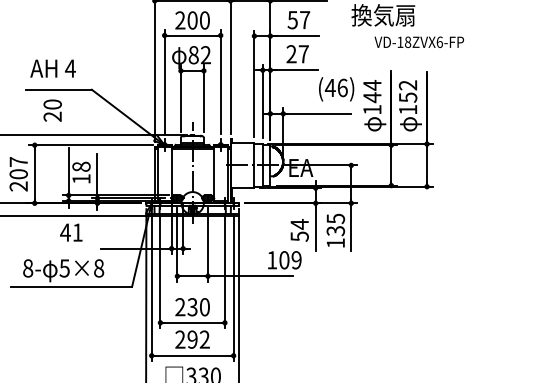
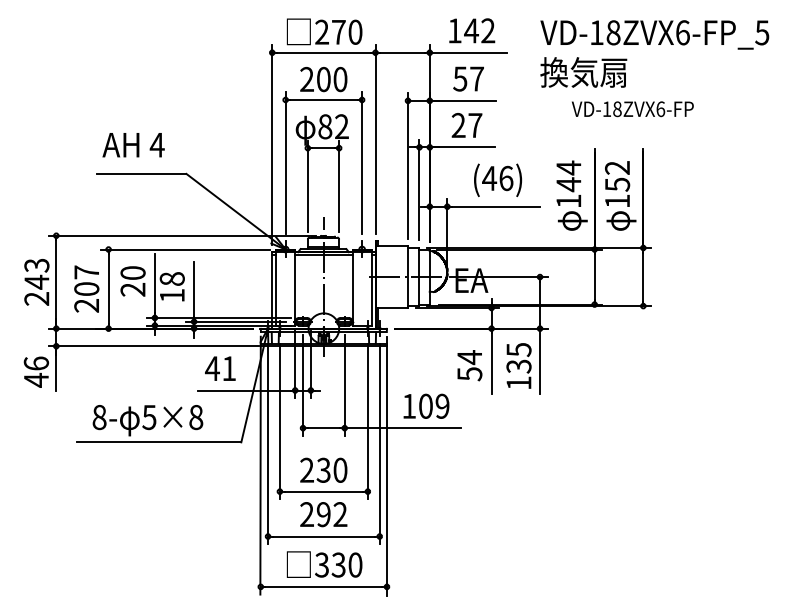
text: (336, 88) -> (498, 179), moved
text: (52, 110) -> (132, 281), moved
text: (71, 232) -> (220, 368), moved
text: (284, 259) -> (426, 405), moved

